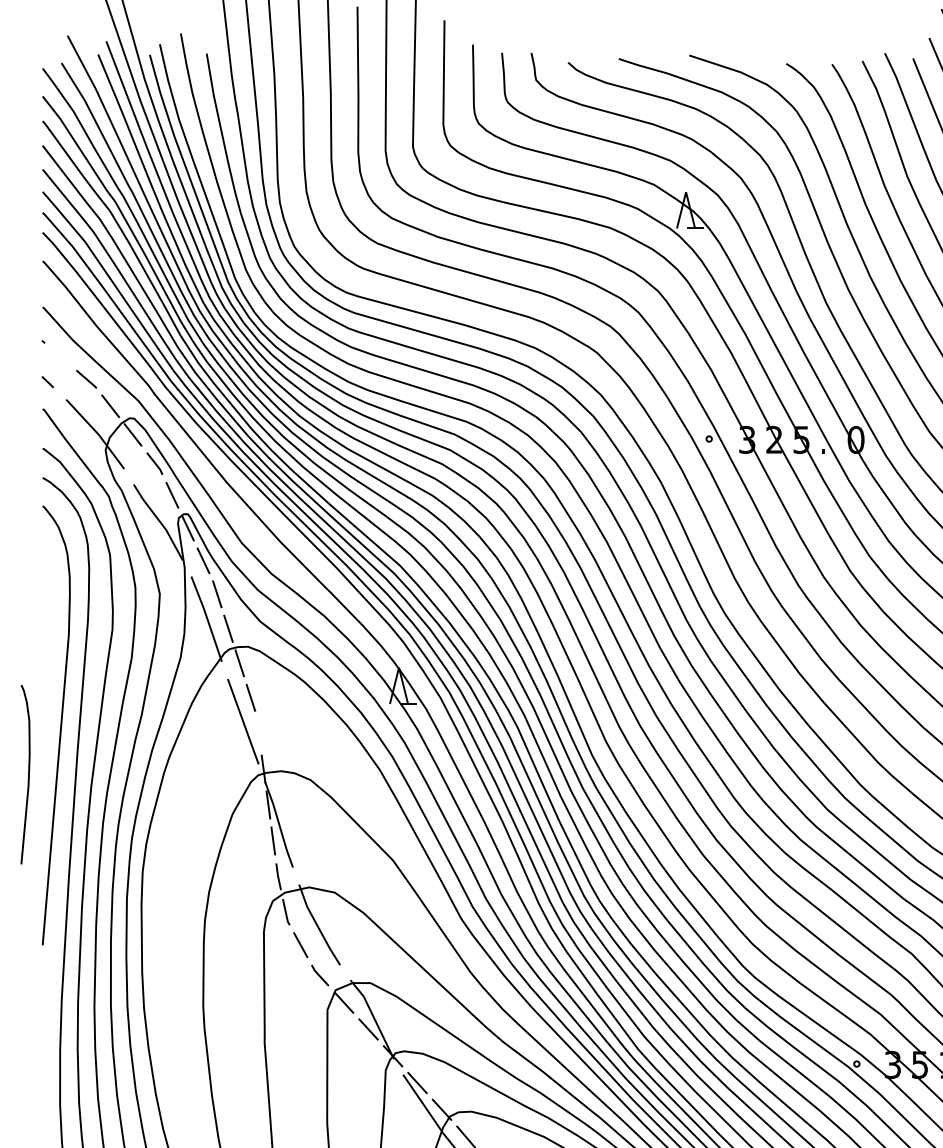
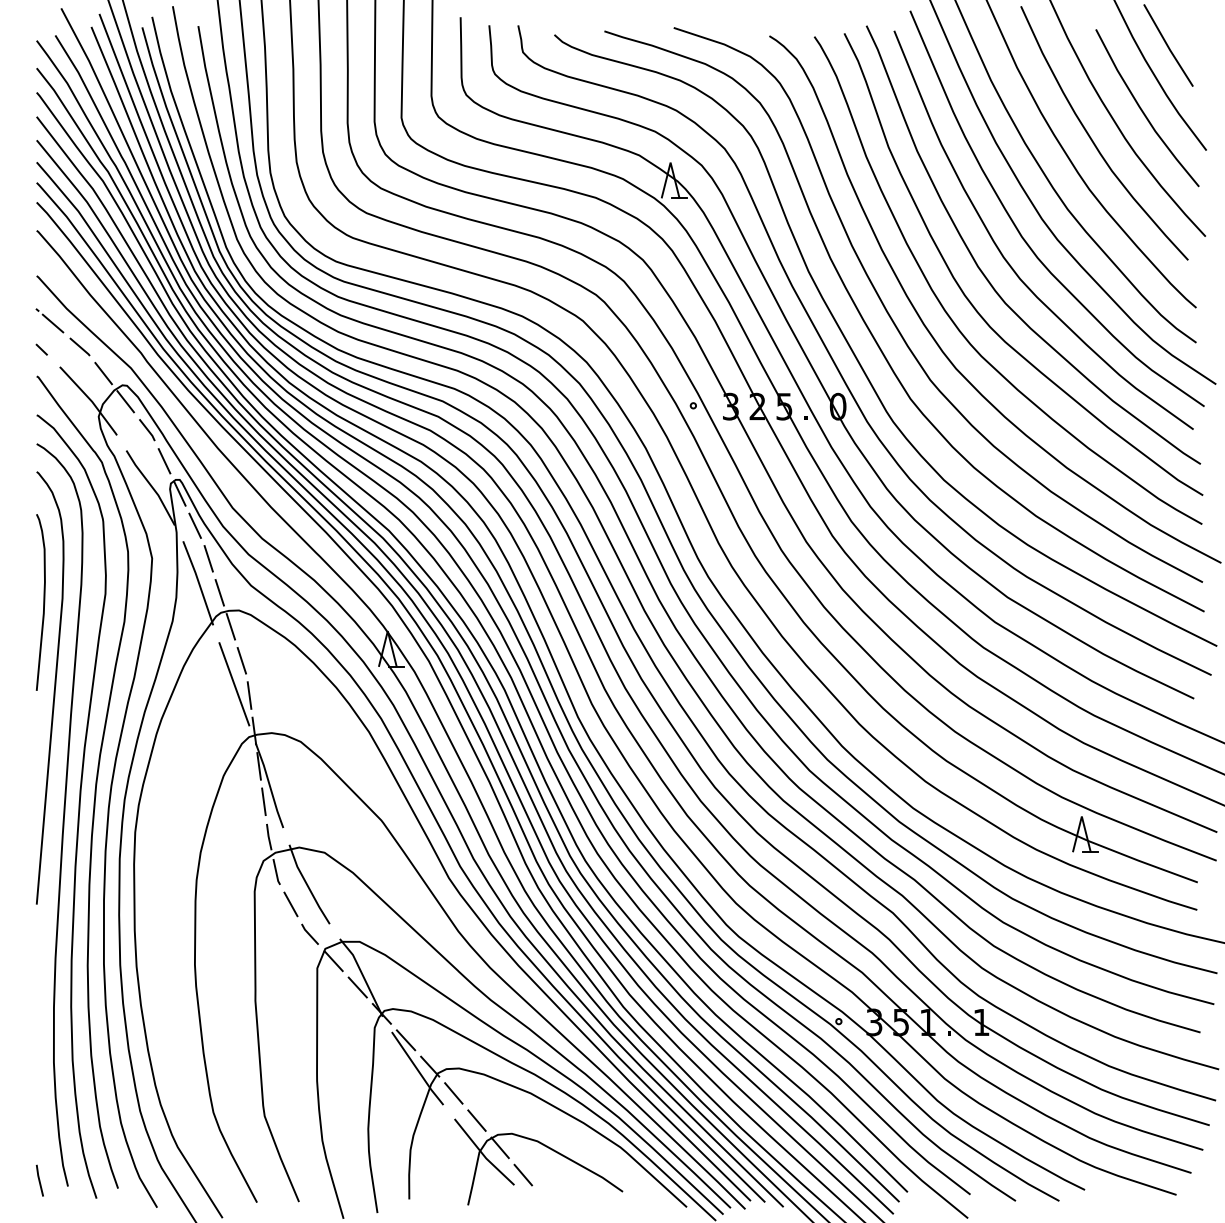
line: (58, 355) -> (52, 323), added
line: (258, 733) -> (249, 695), added
curve: (28, 774) -> (43, 602), moved

